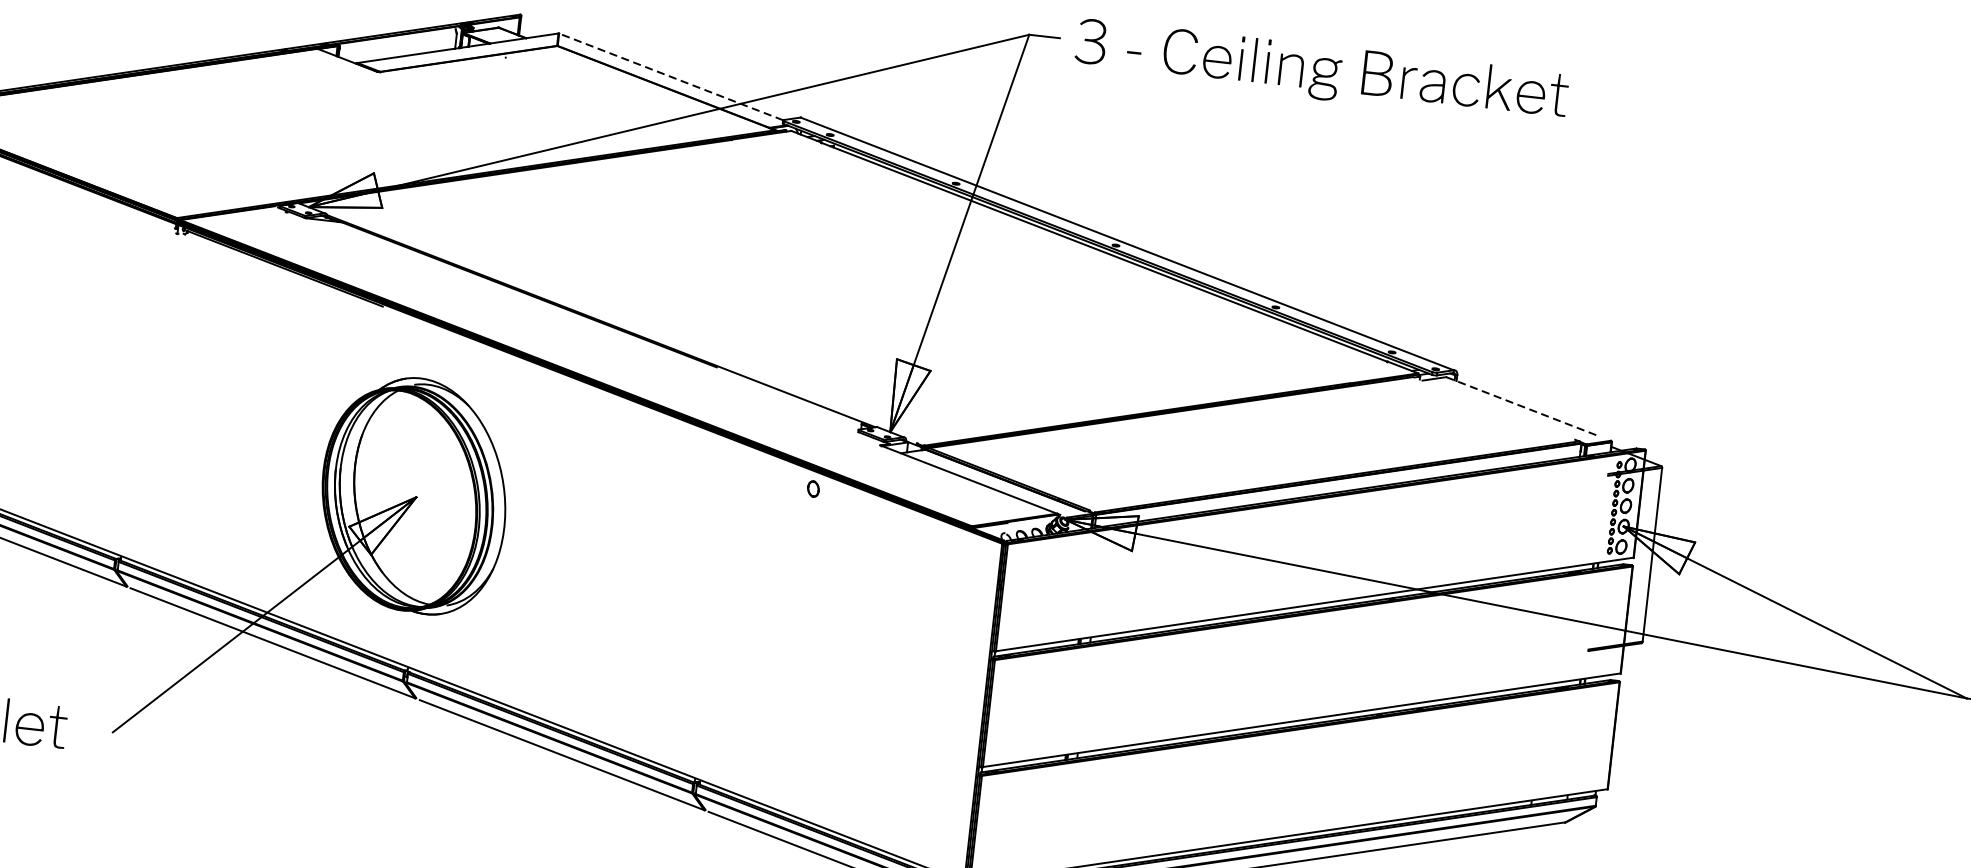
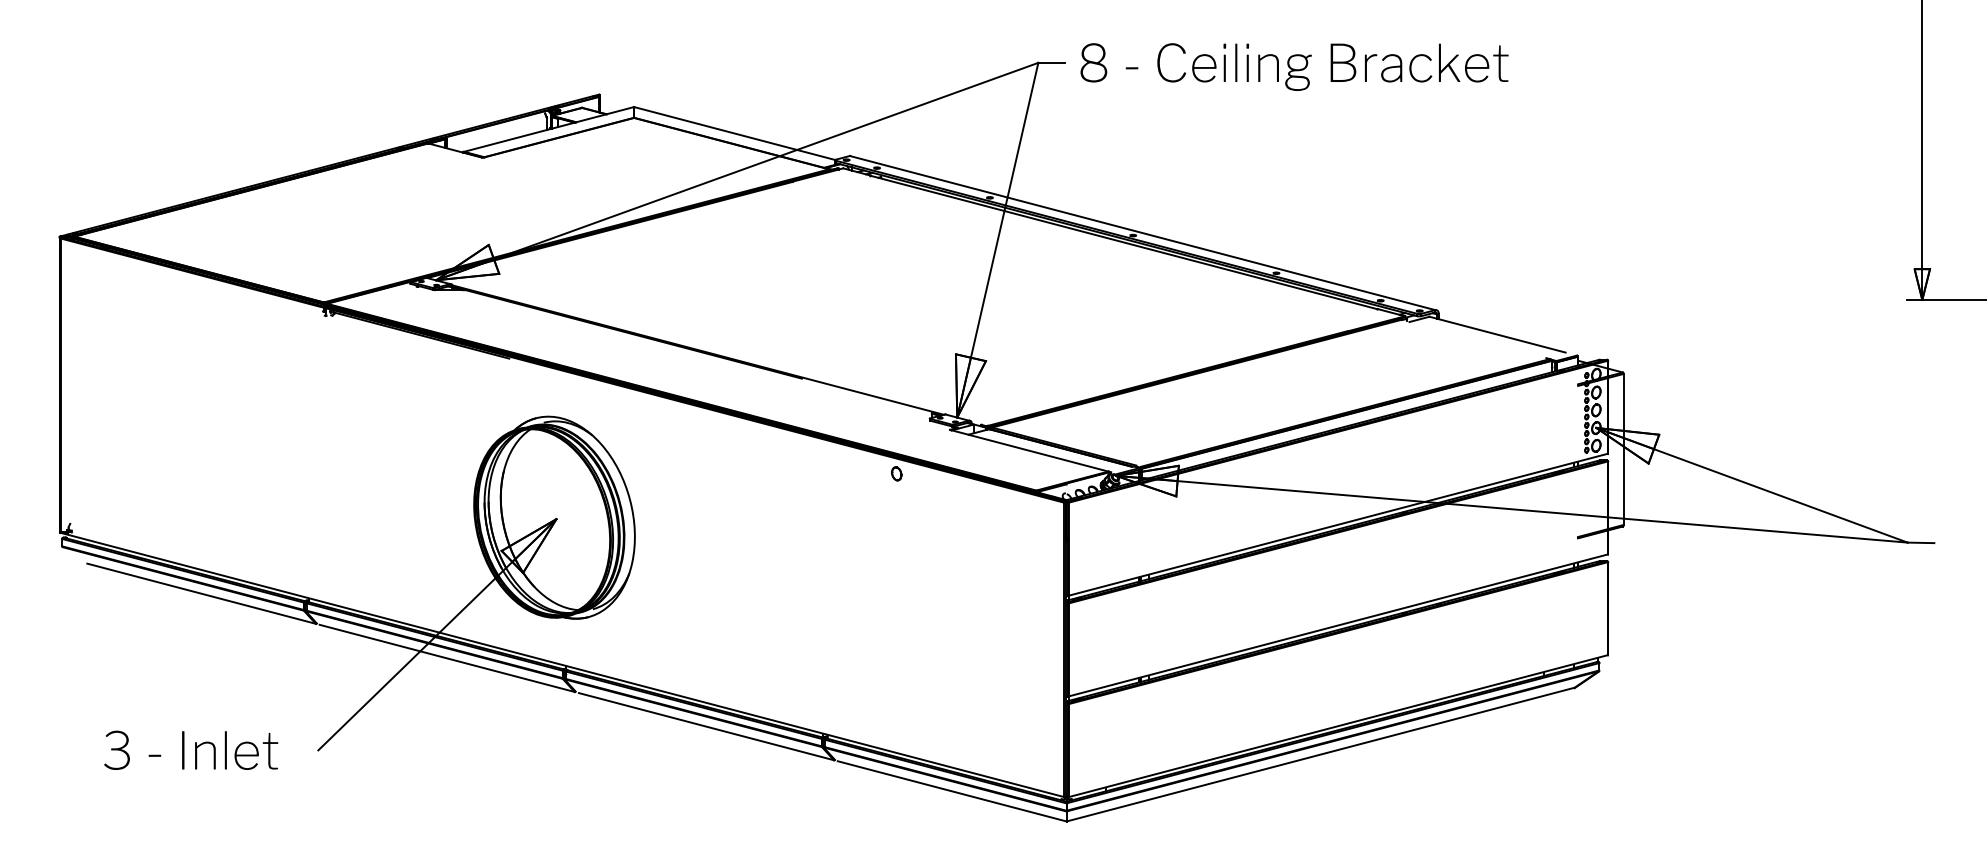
text: (1322, 71) -> (1293, 66), 3 -> 8
line: (670, 76) -> (734, 133), dashed -> solid
line: (1523, 406) -> (1498, 334), dashed -> solid

